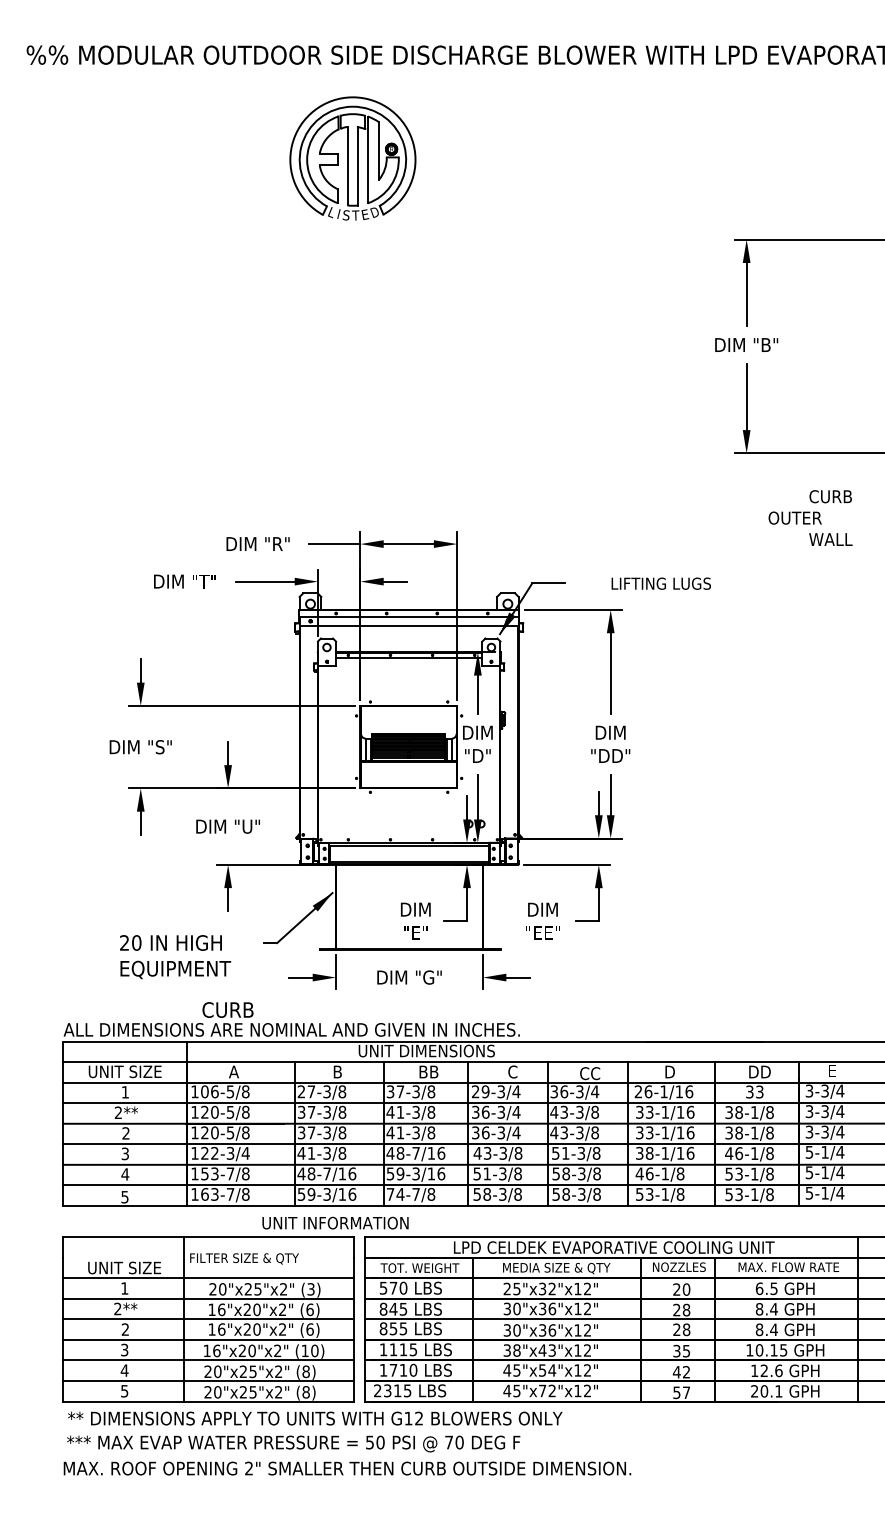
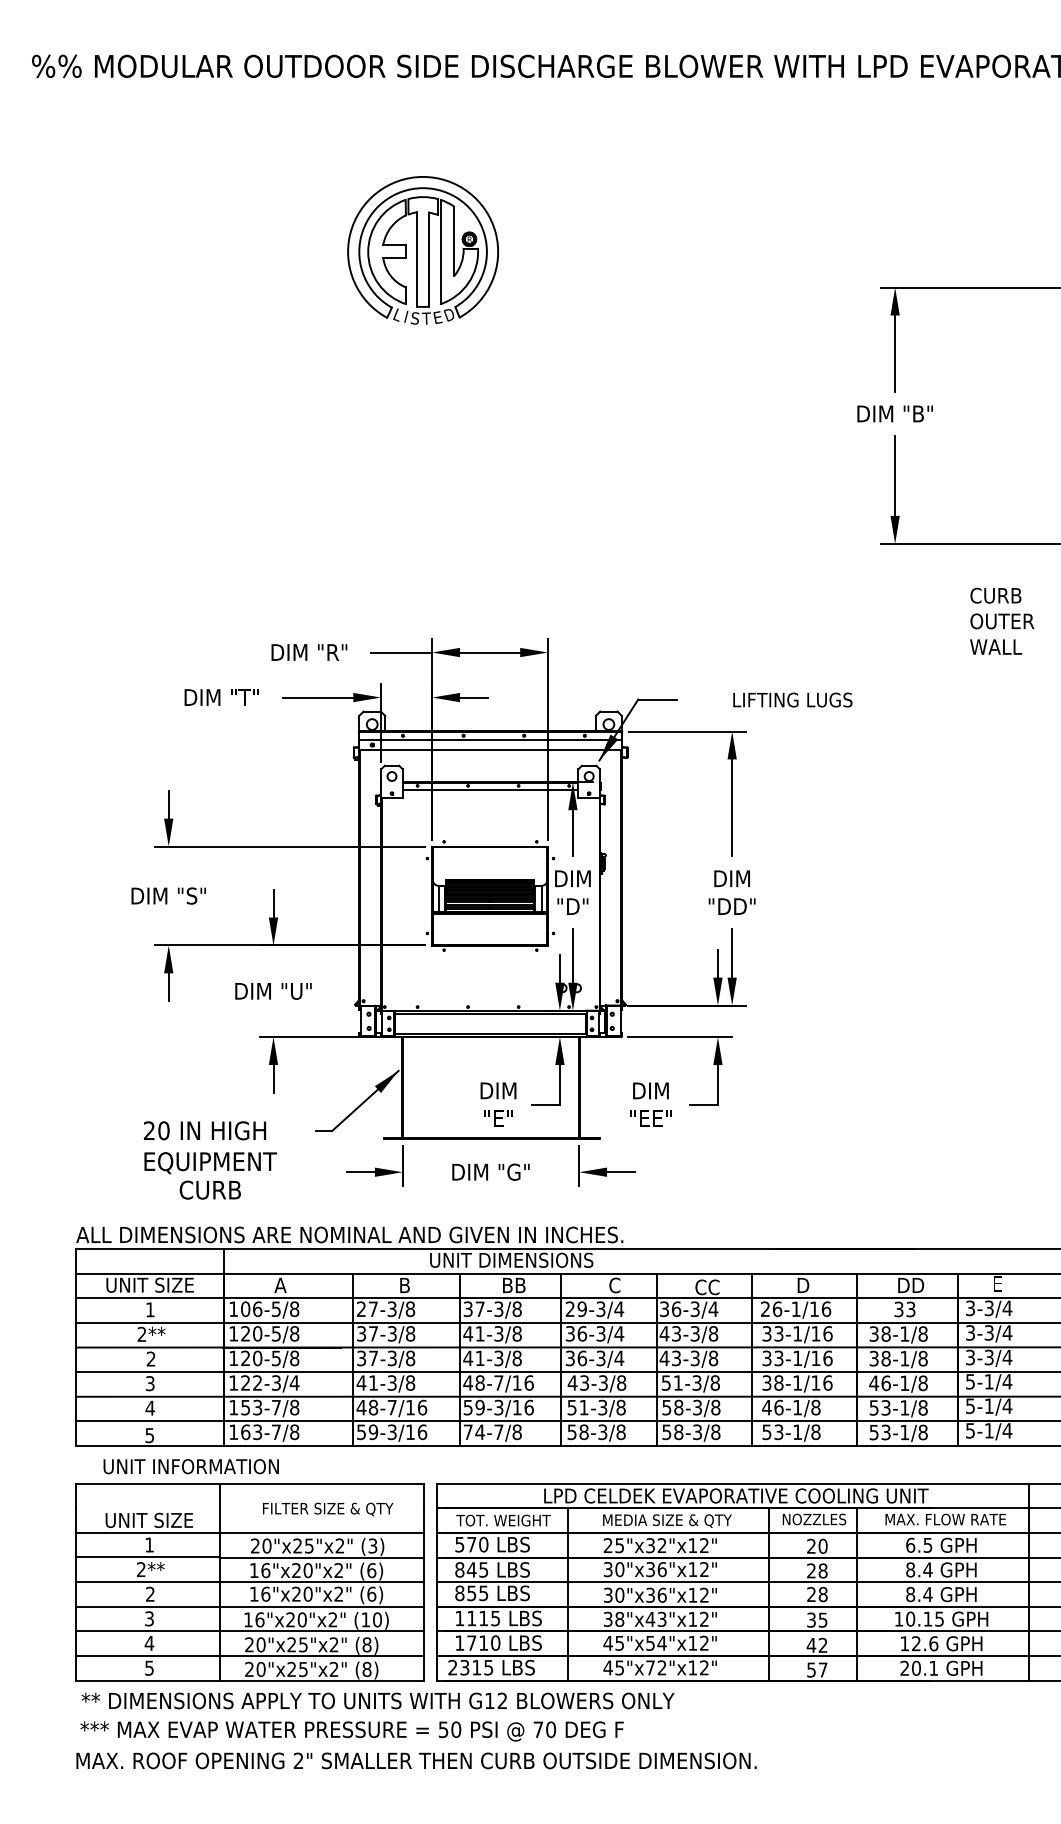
part: (352, 158) -> (422, 250), moved
text: (795, 518) -> (1002, 621), moved
text: (227, 1009) -> (209, 1189), moved
text: (334, 1223) -> (190, 1466), moved
text: (244, 1258) -> (328, 1509), moved

